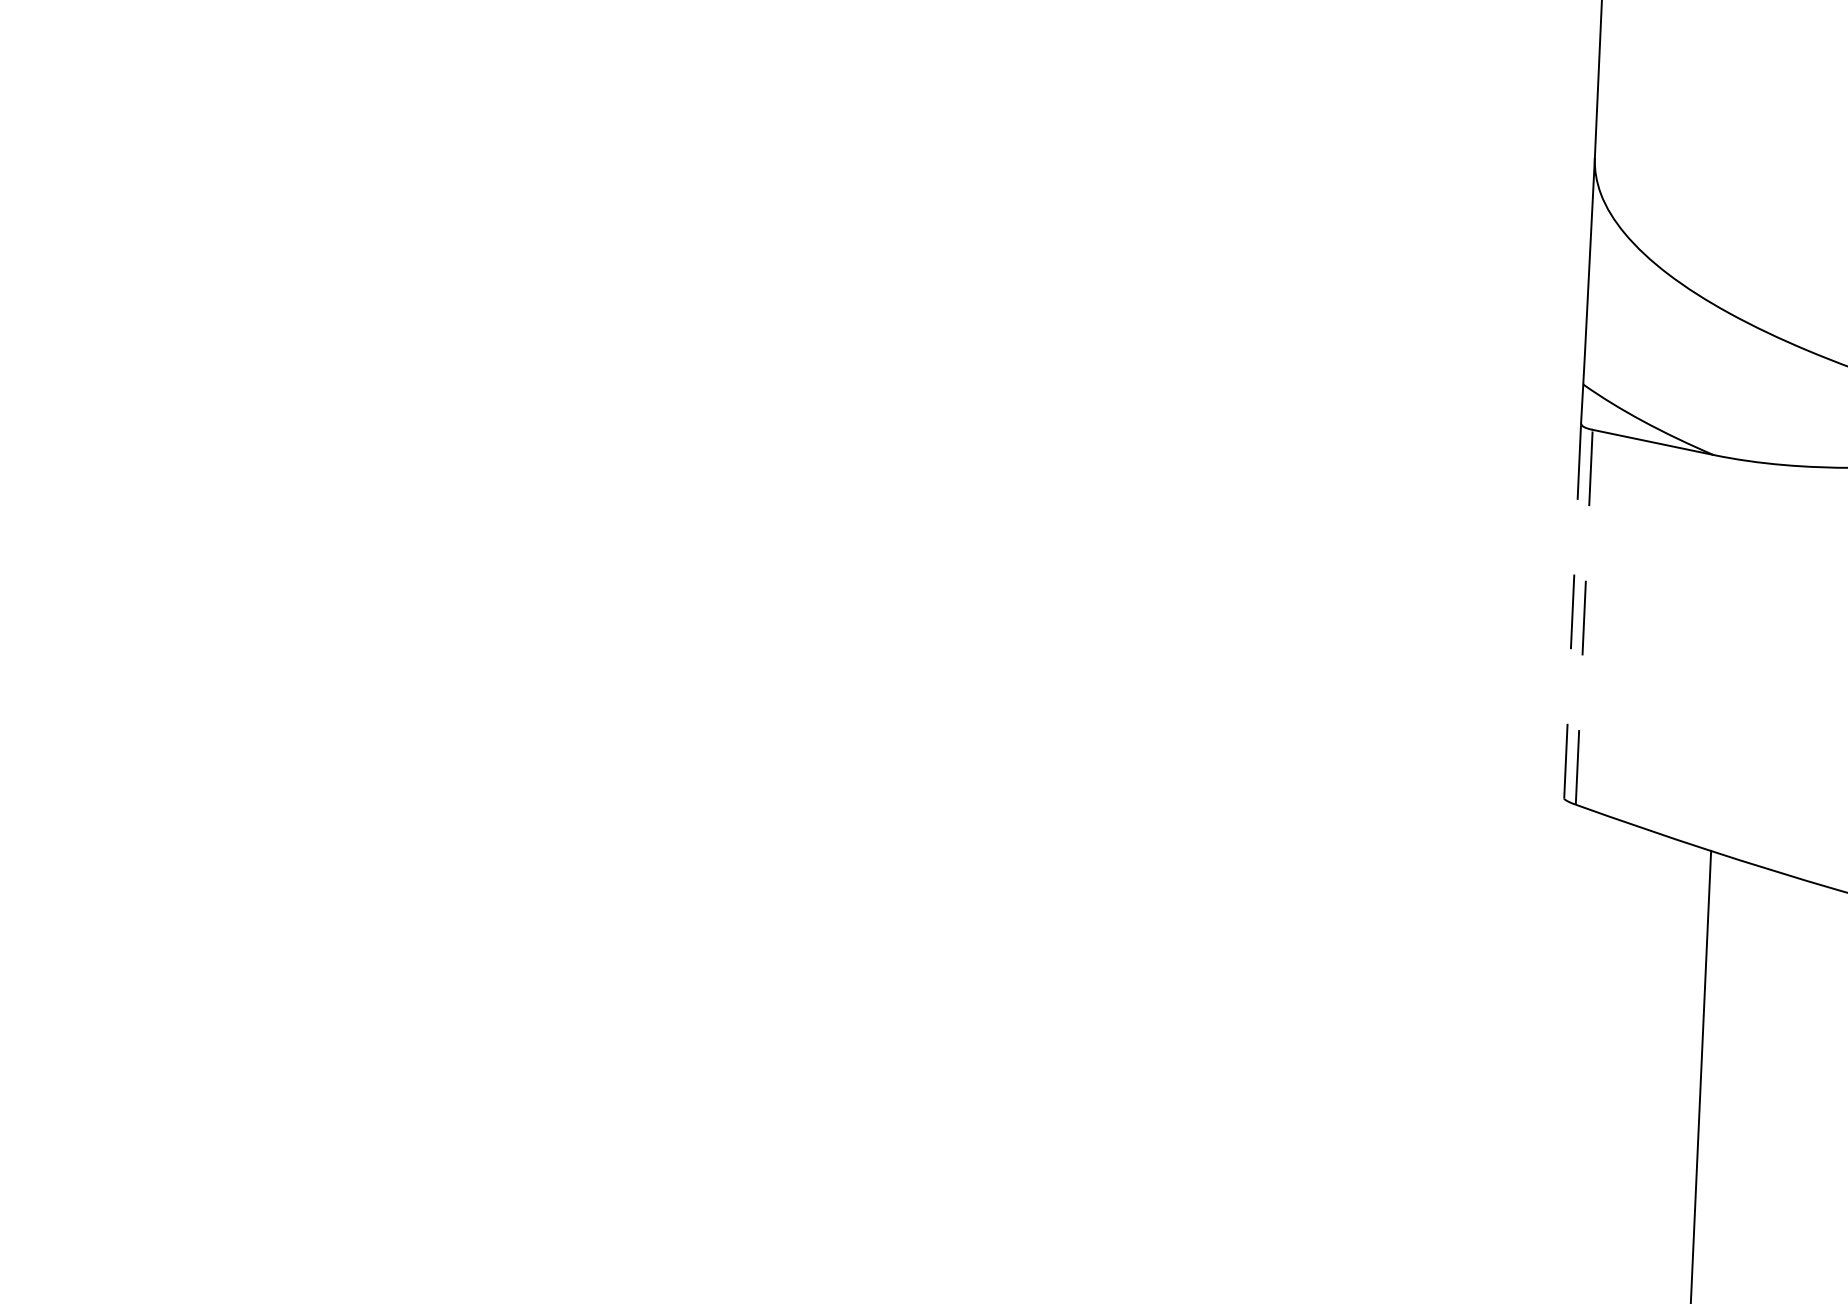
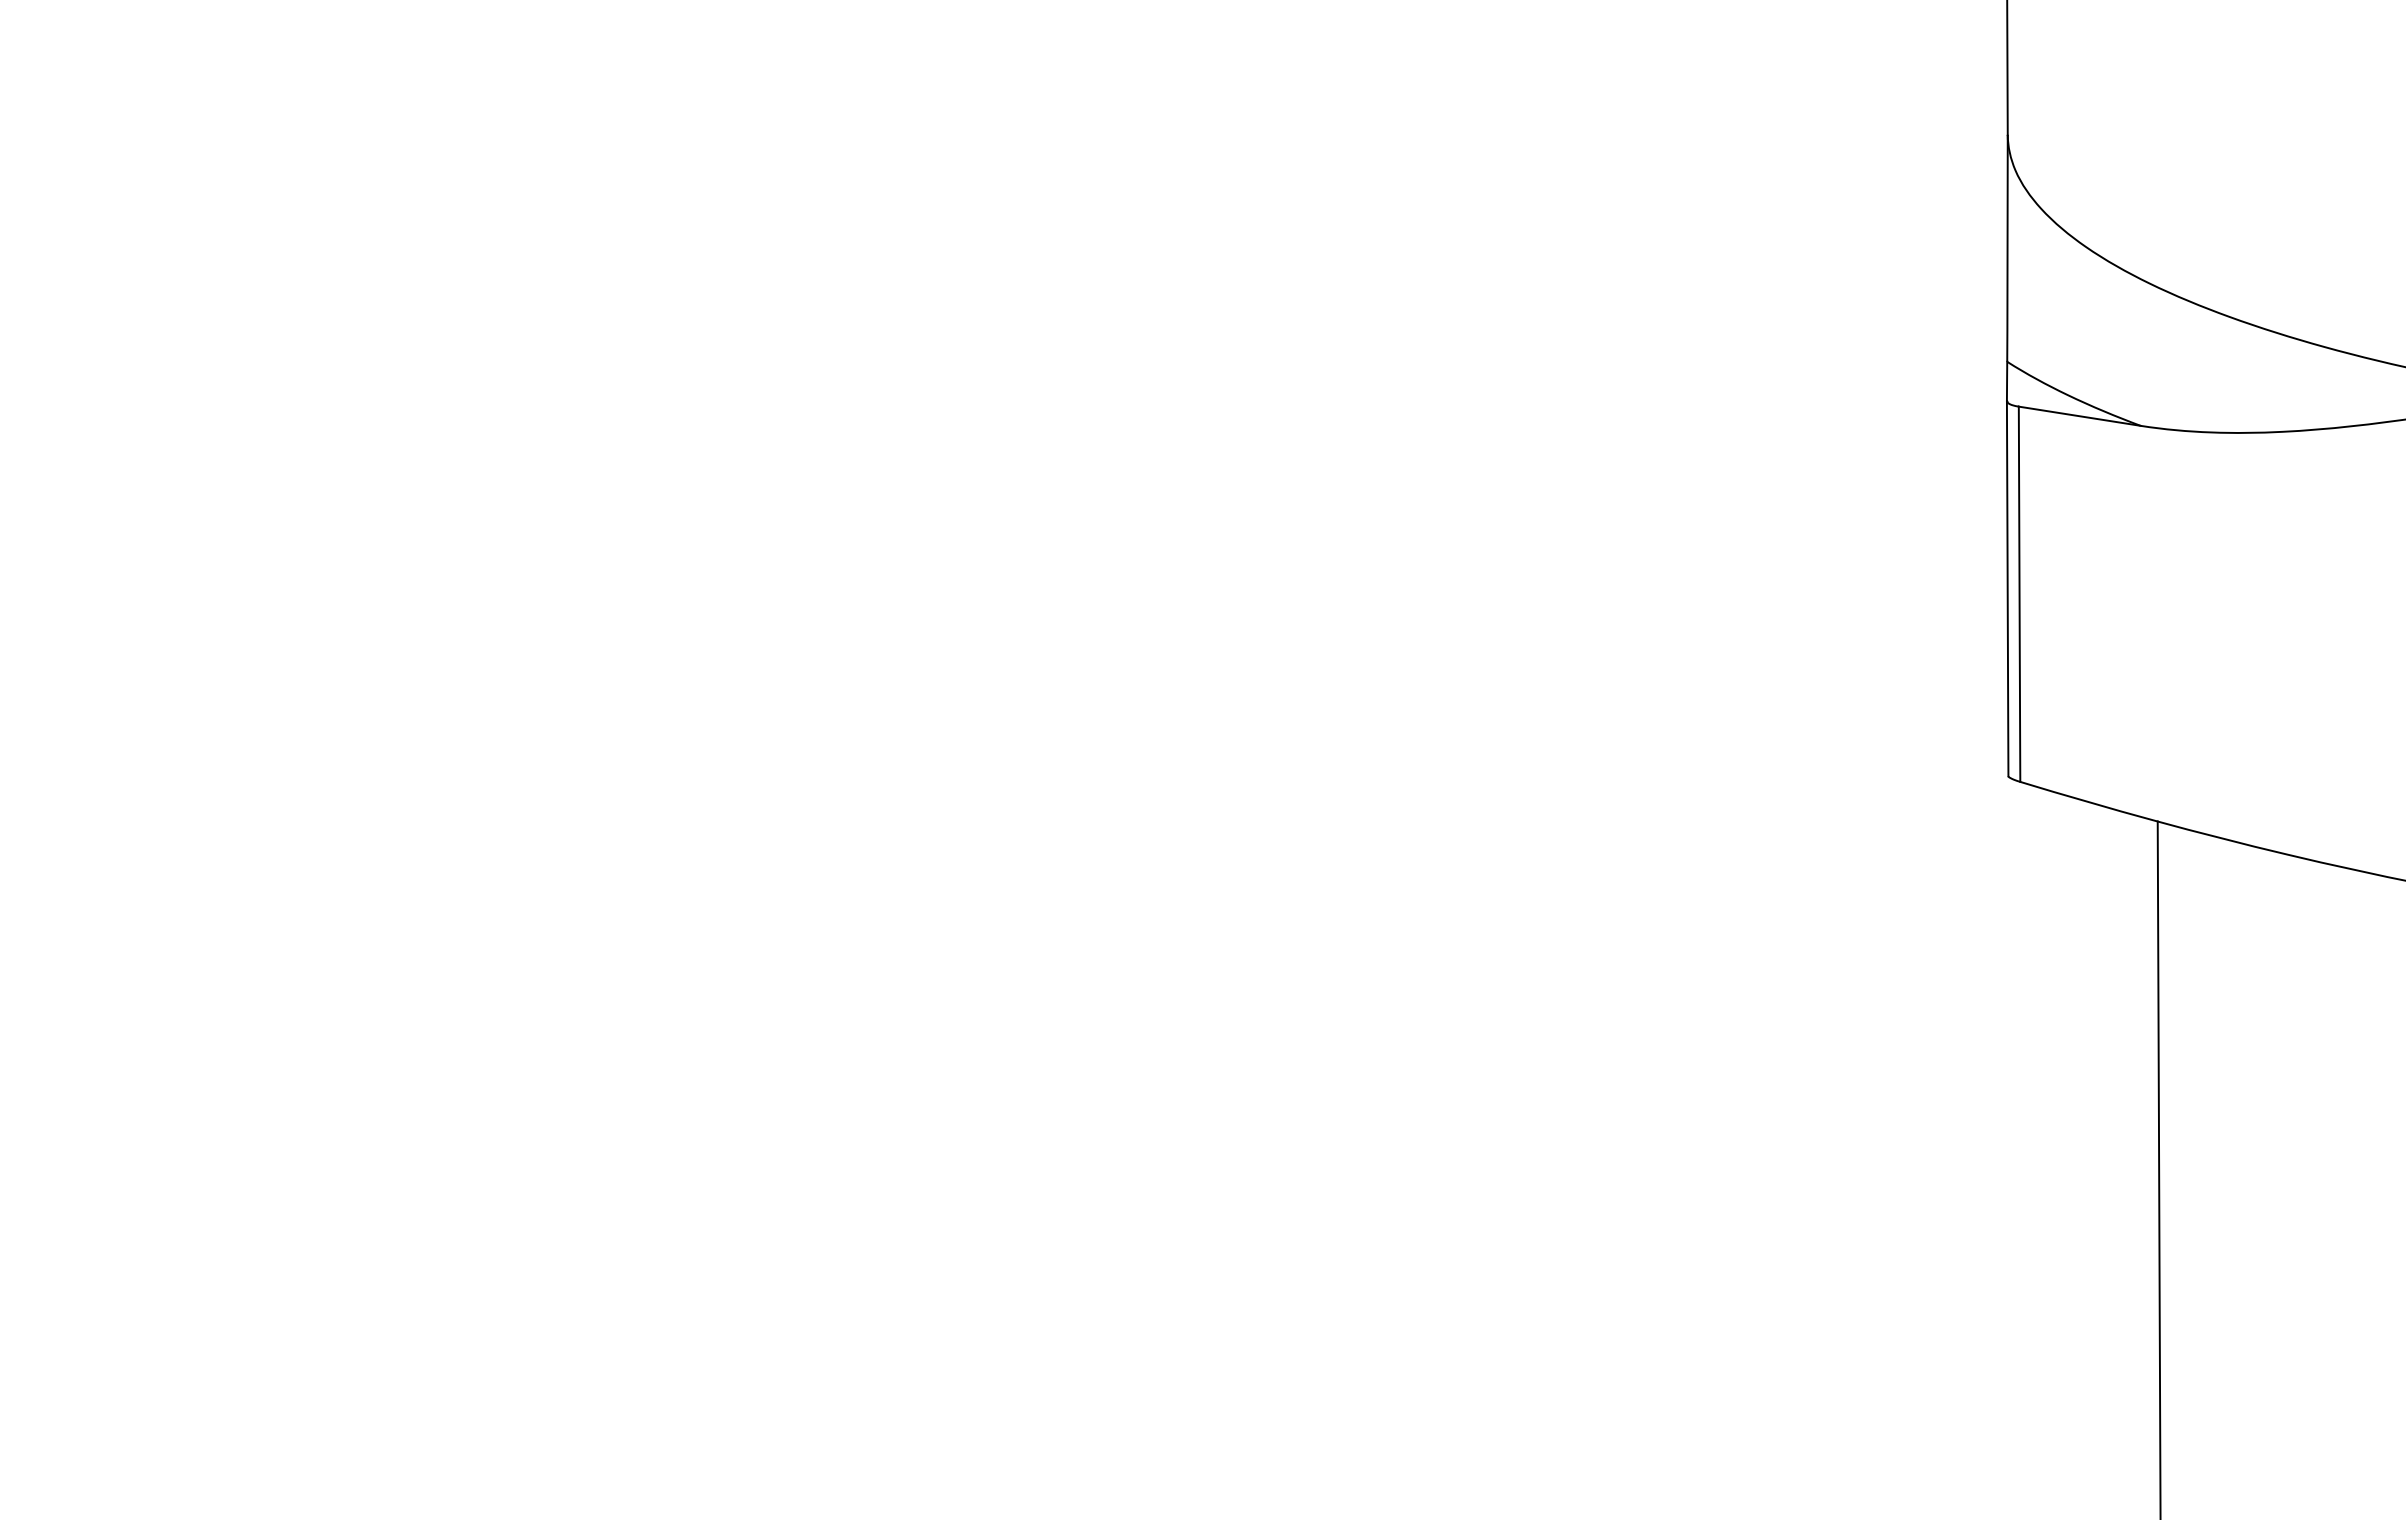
line: (1572, 610) -> (2007, 588), dashed -> solid
line: (1584, 617) -> (2019, 594), dashed -> solid

